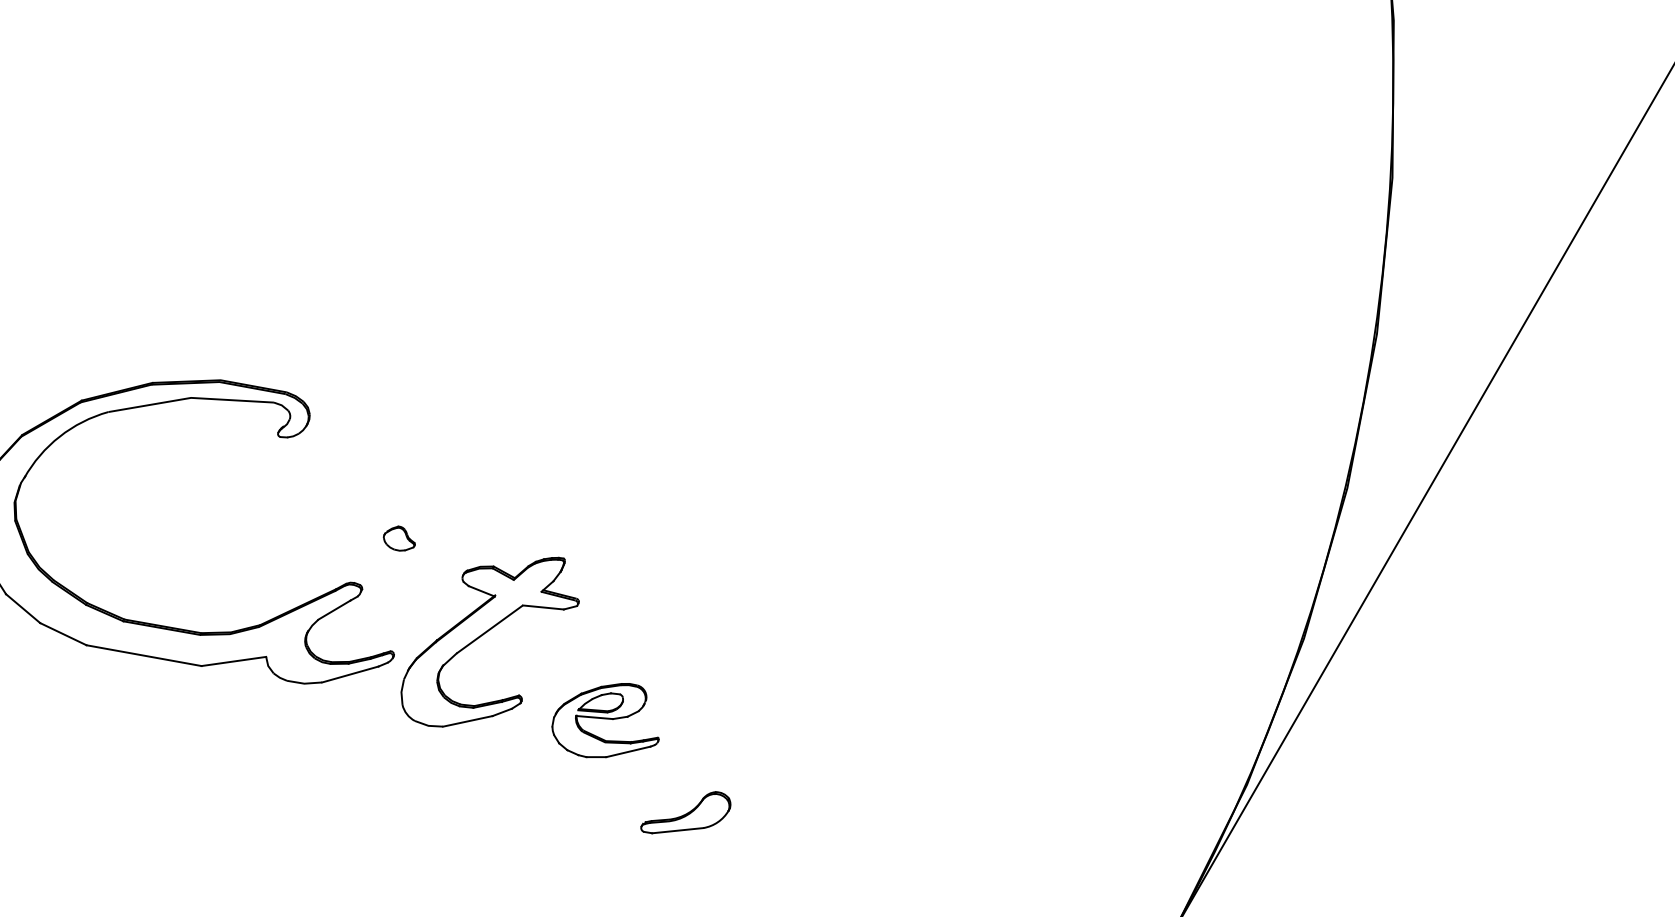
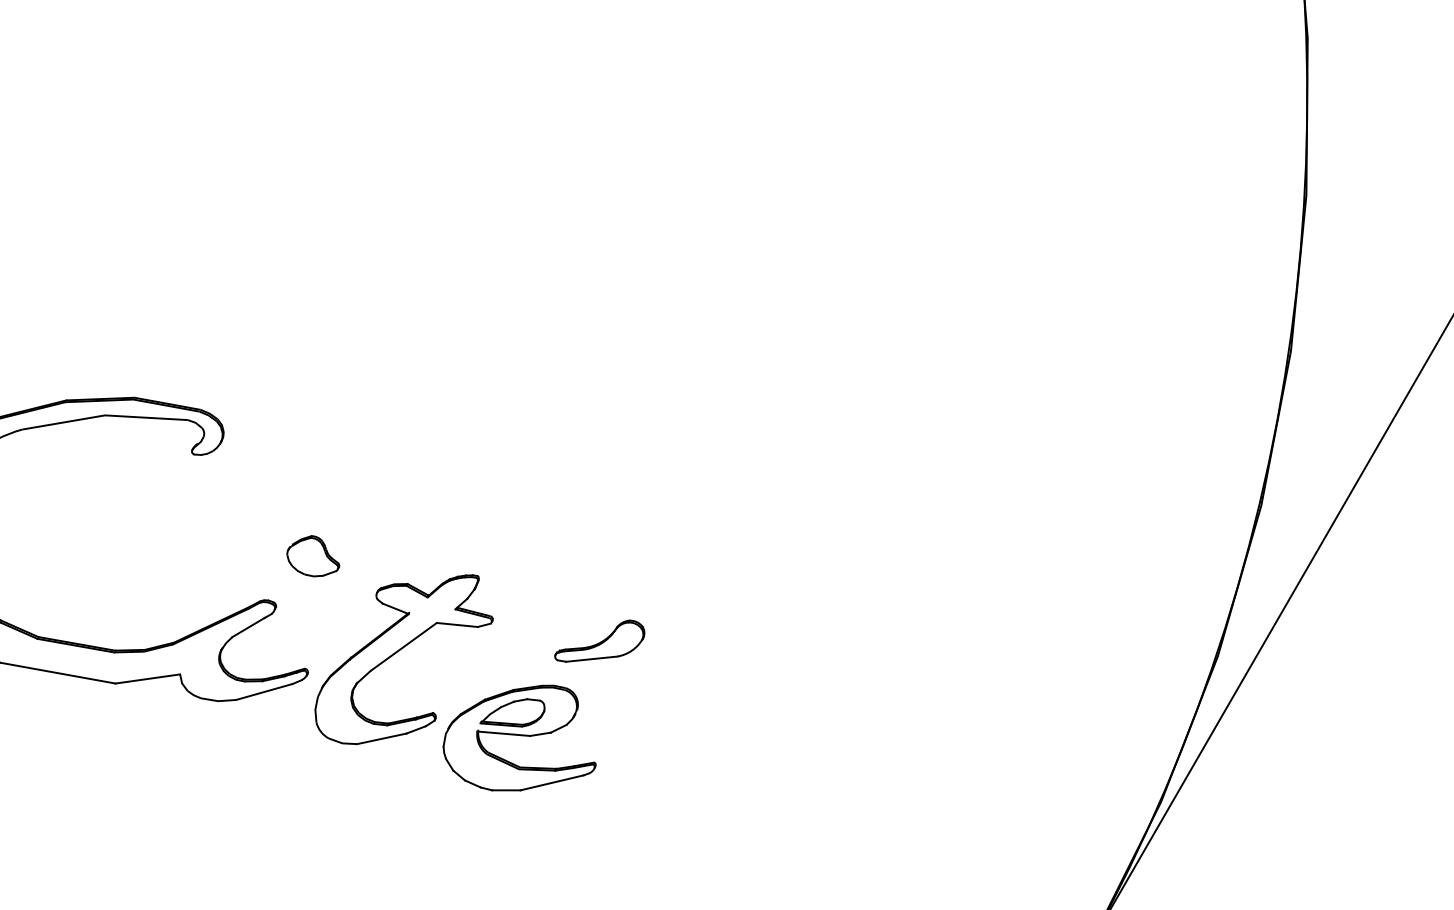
part: (399, 538) -> (313, 556), size x1.67
part: (605, 720) -> (519, 738), size x1.43
part: (685, 812) -> (599, 641), moved

